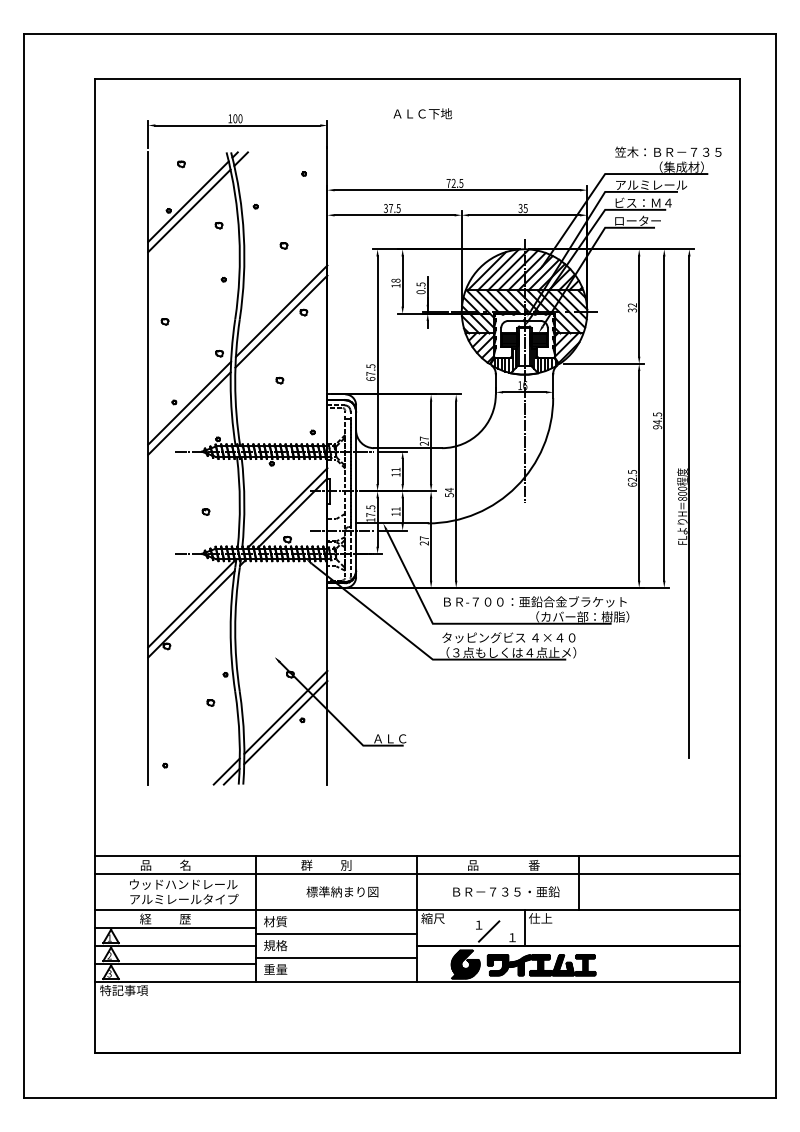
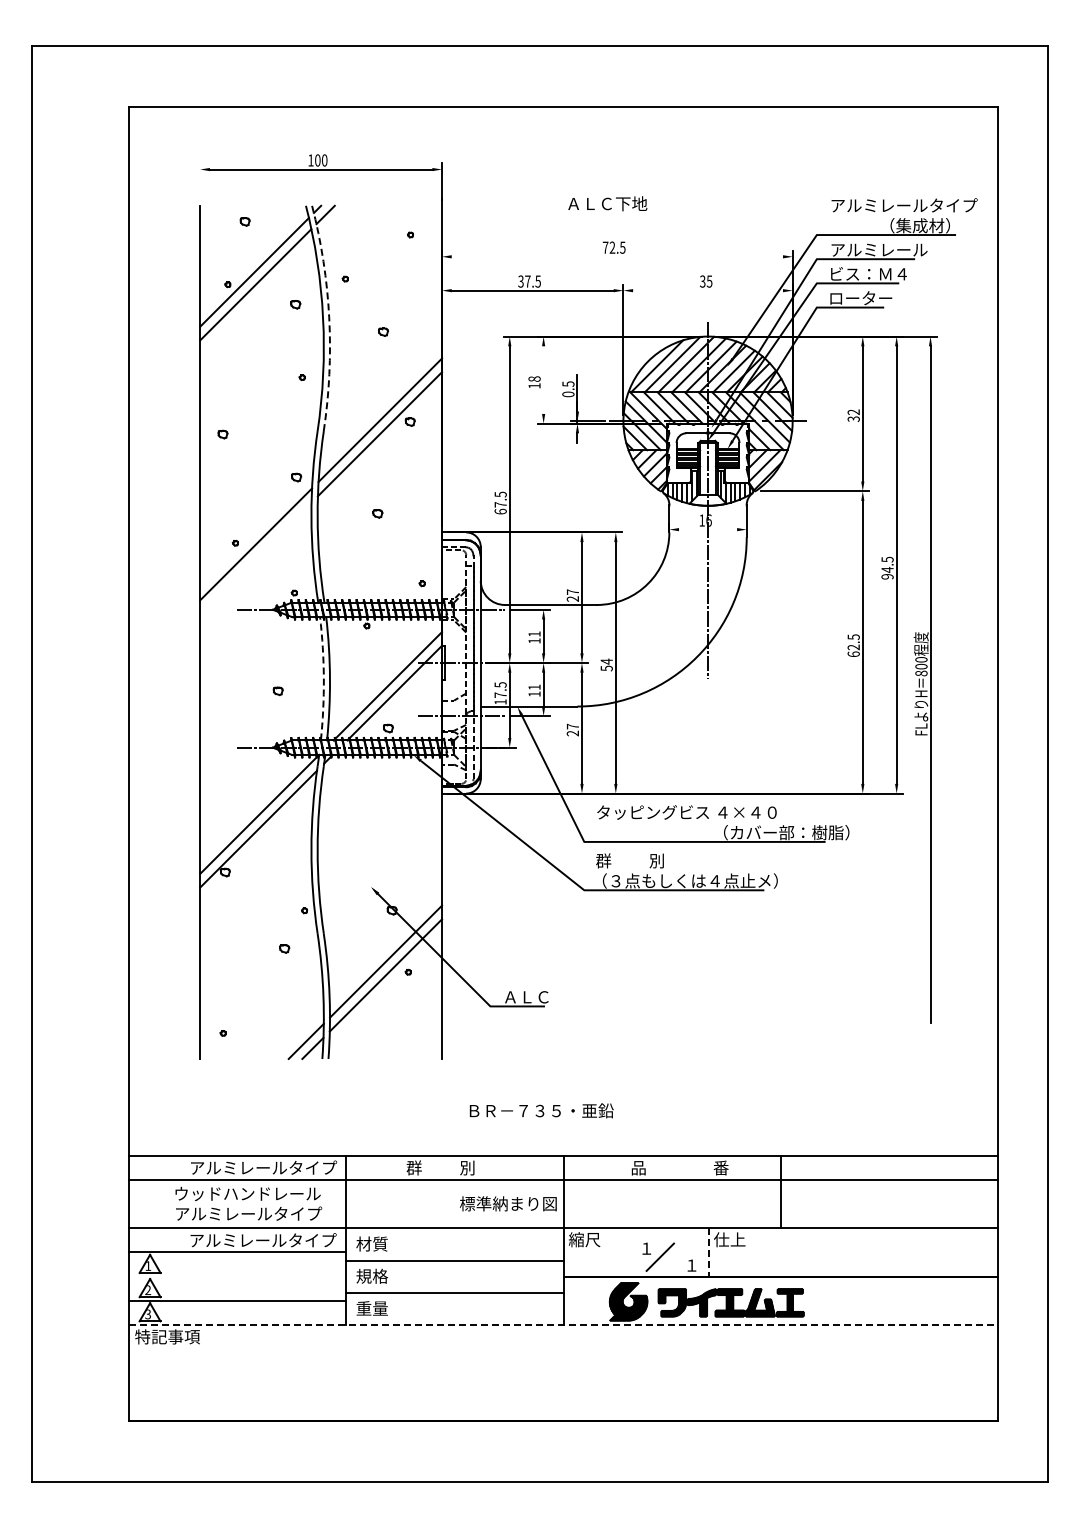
text: (422, 113) -> (607, 203), moved
line: (148, 134) -> (200, 181), removed
text: (669, 152) -> (903, 205), 笠木：ＢＲ－７３５ -> アルミレールタイプ
line: (457, 189) -> (617, 256), removed
line: (524, 215) -> (708, 290), removed
arc: (244, 235) -> (329, 317), solid -> dashed
line: (402, 281) -> (543, 379), removed
line: (524, 392) -> (708, 529), removed
line: (189, 412) -> (255, 557), removed
arc: (239, 502) -> (323, 678), solid -> dashed
text: (534, 601) -> (721, 812), ＢＲ-７００：亜鉛合金ブラケット -> タッピングビス ４×４０
text: (508, 637) -> (686, 860), タッピングビス ４×４０ -> 群          別
text: (195, 864) -> (263, 1167), 品          名 -> アルミレールタイプ
text: (342, 891) -> (508, 1203), moved
text: (506, 891) -> (541, 1110), moved
text: (194, 919) -> (262, 1240), 経          歴 -> アルミレールタイプ
line: (524, 927) -> (708, 1252), solid -> dashed
line: (175, 945) -> (236, 1276), removed
line: (417, 981) -> (563, 1324), solid -> dashed

